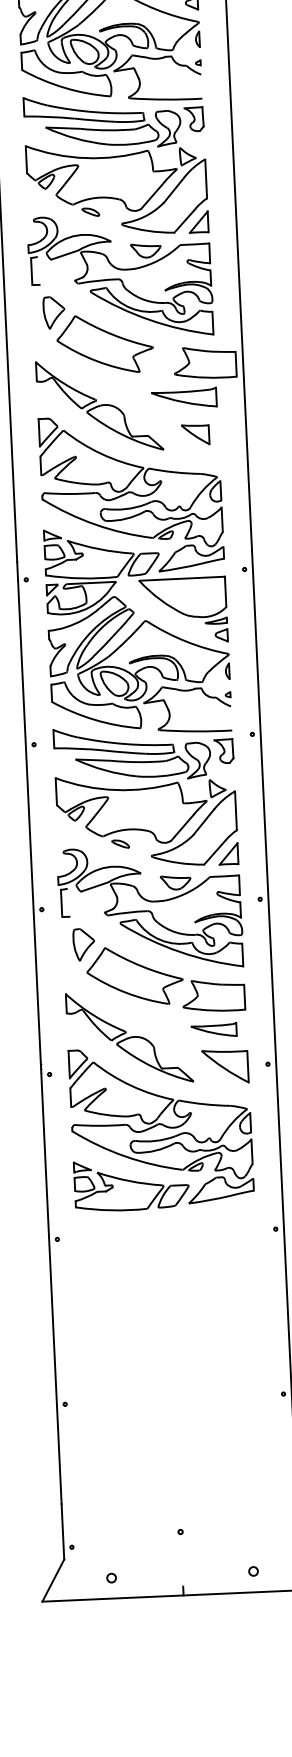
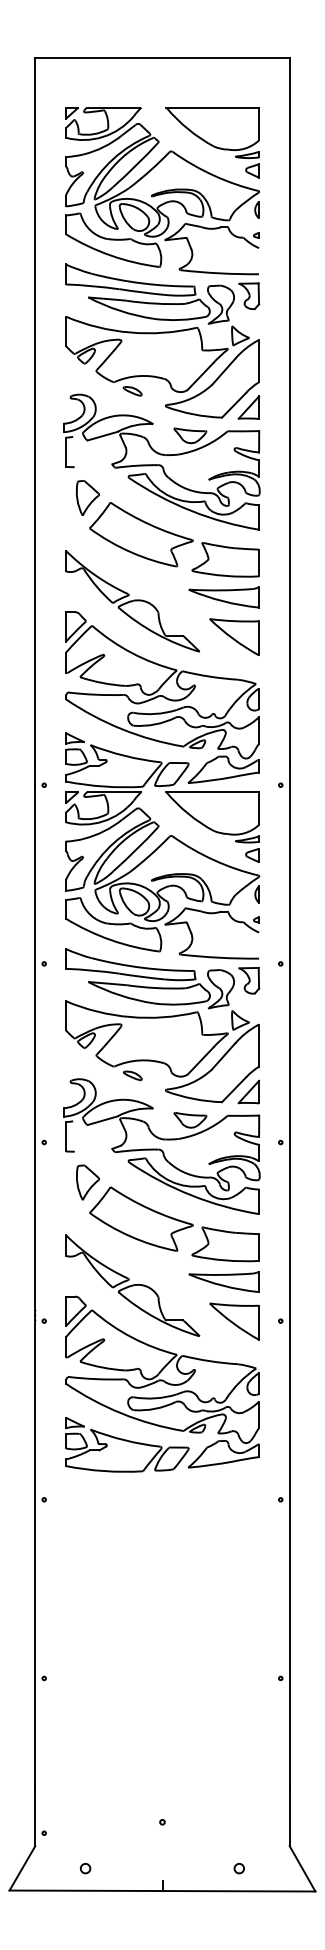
part: (205, 362) -> (225, 559), moved
part: (195, 434) -> (234, 636), size x1.67
part: (213, 1030) -> (223, 1281), size x1.43

